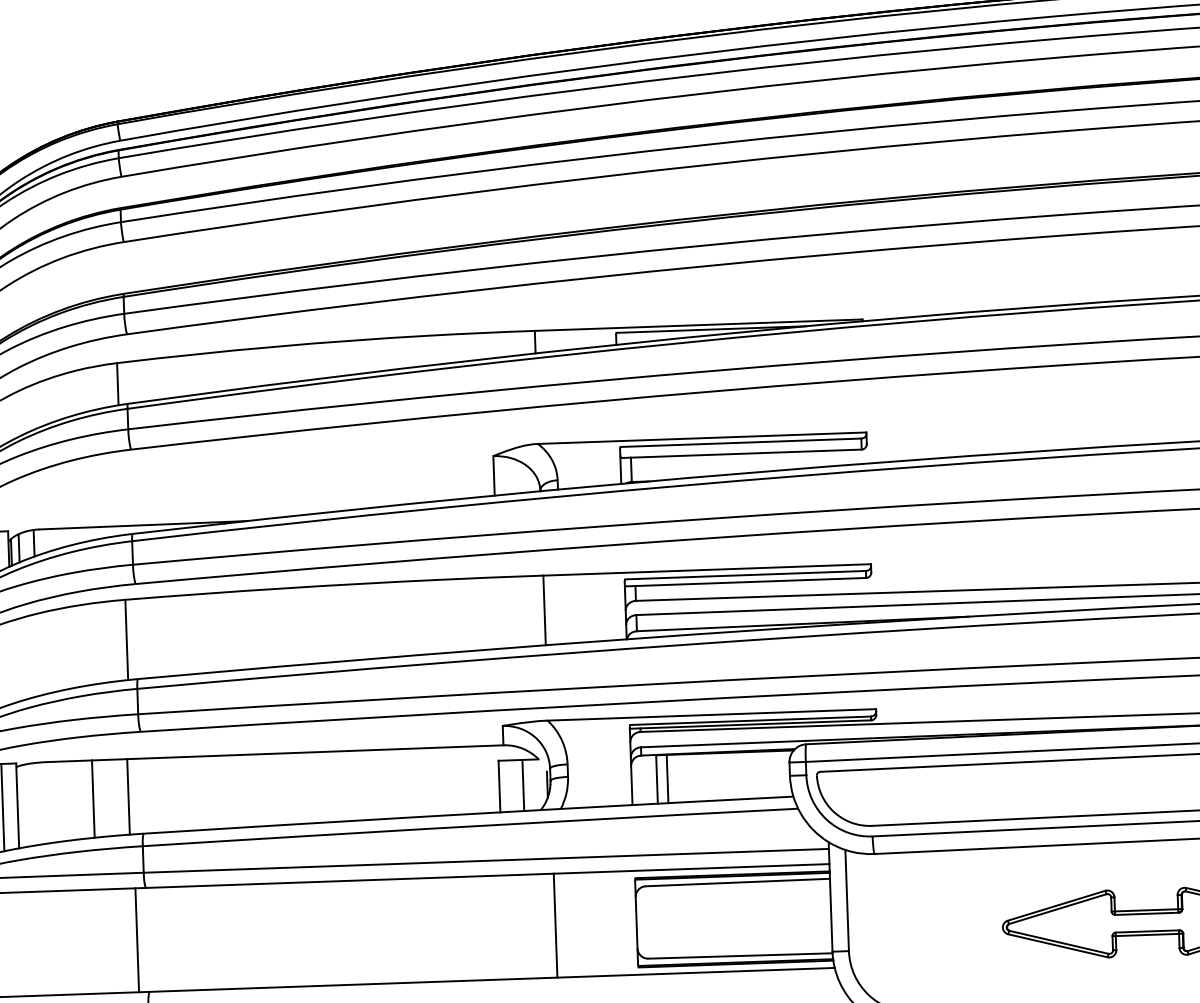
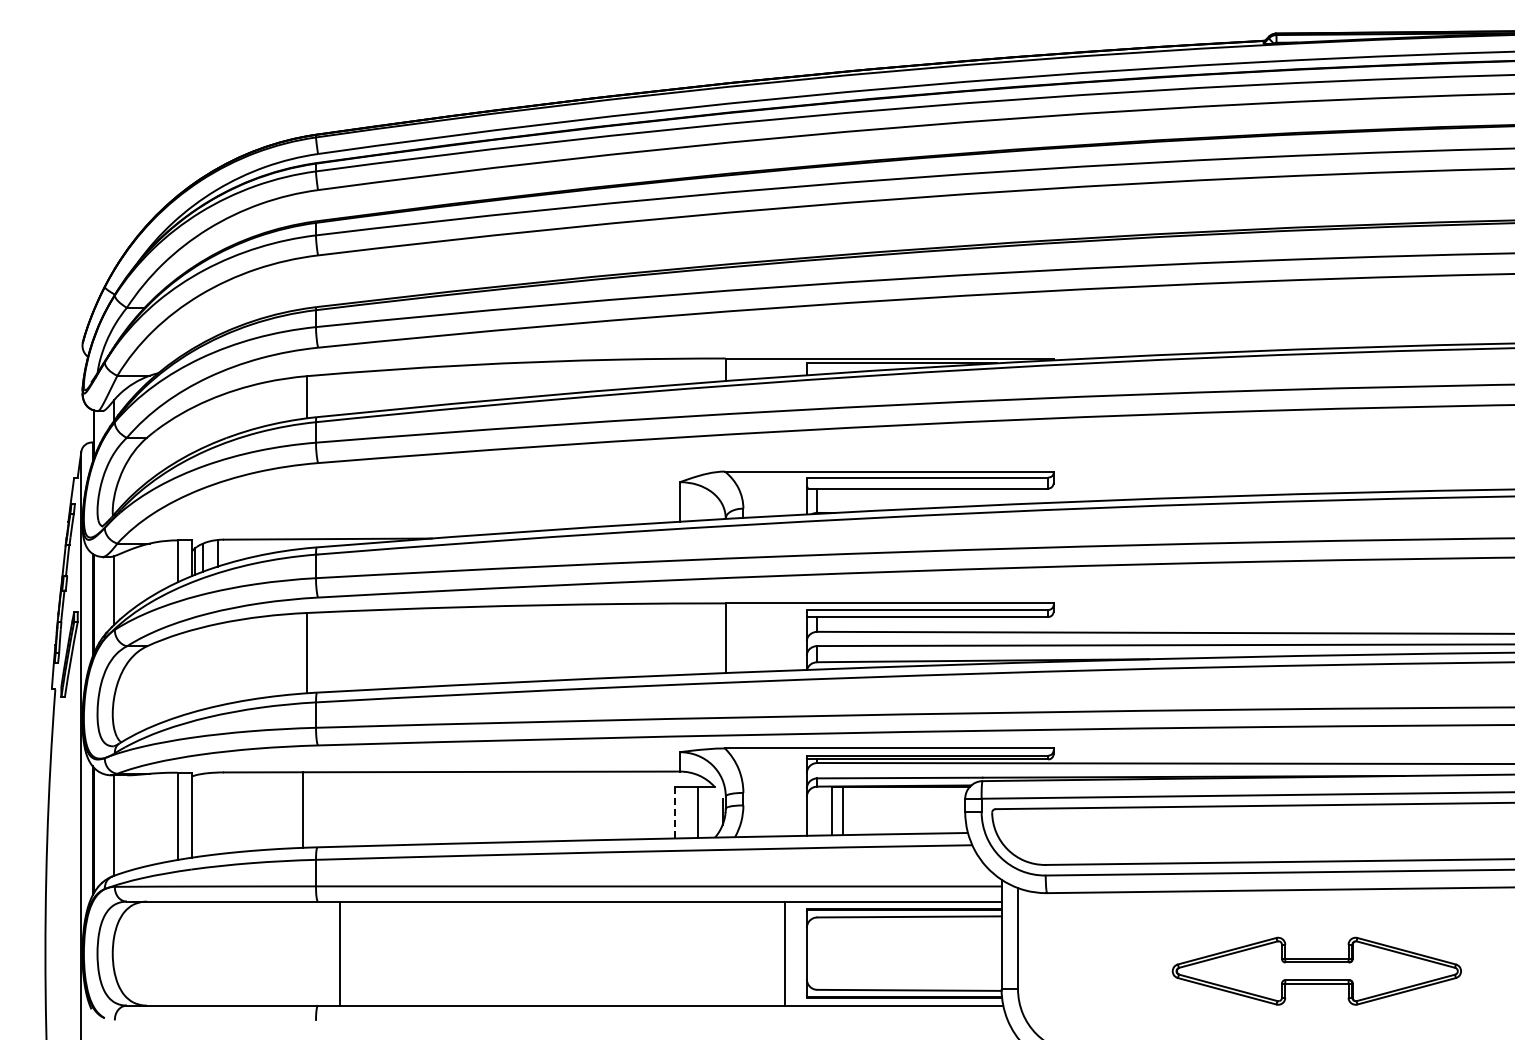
line: (499, 786) -> (674, 812), solid -> dashed
line: (93, 798) -> (268, 810), removed
line: (555, 925) -> (784, 953), moved
line: (137, 940) -> (340, 953), moved

